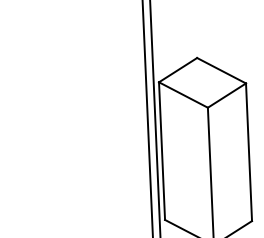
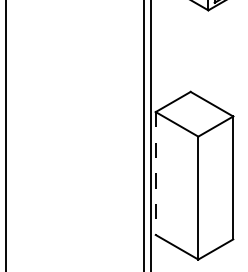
line: (161, 152) -> (155, 174), solid -> dashed

